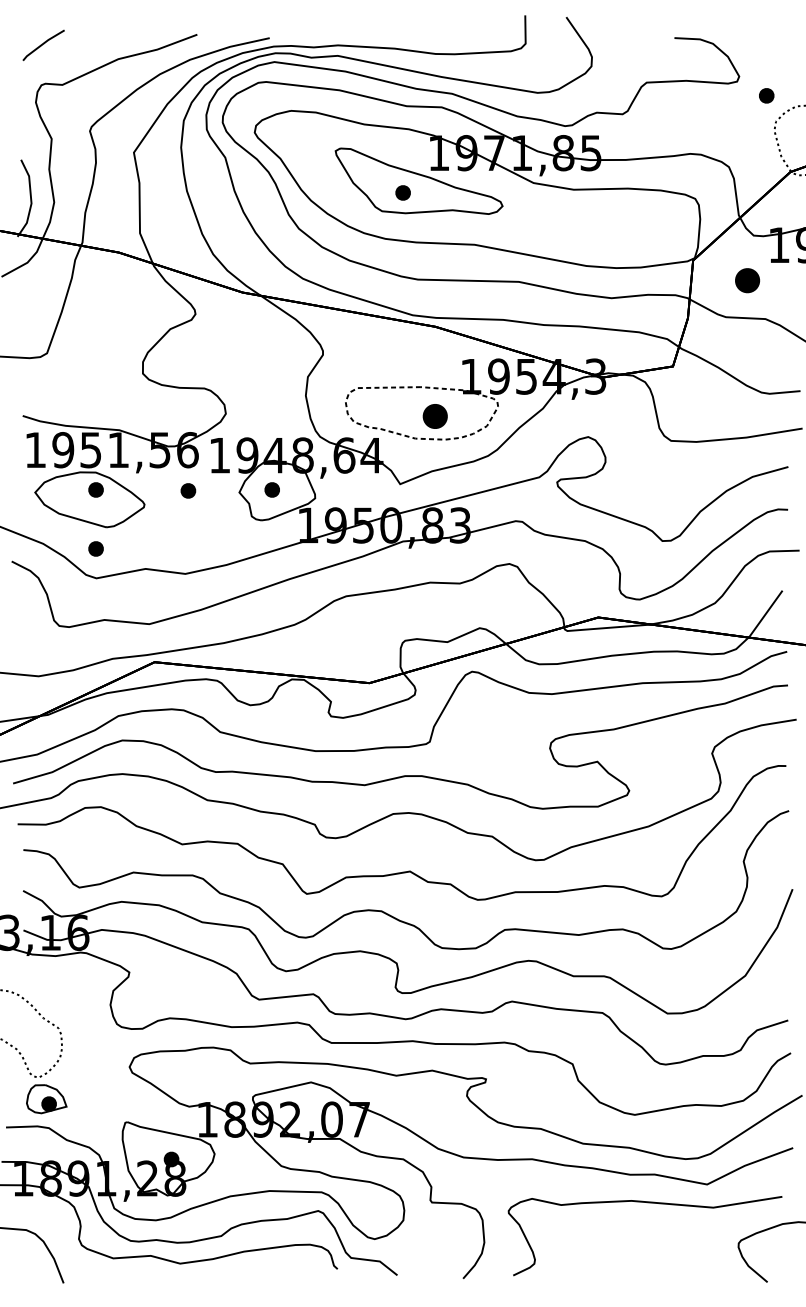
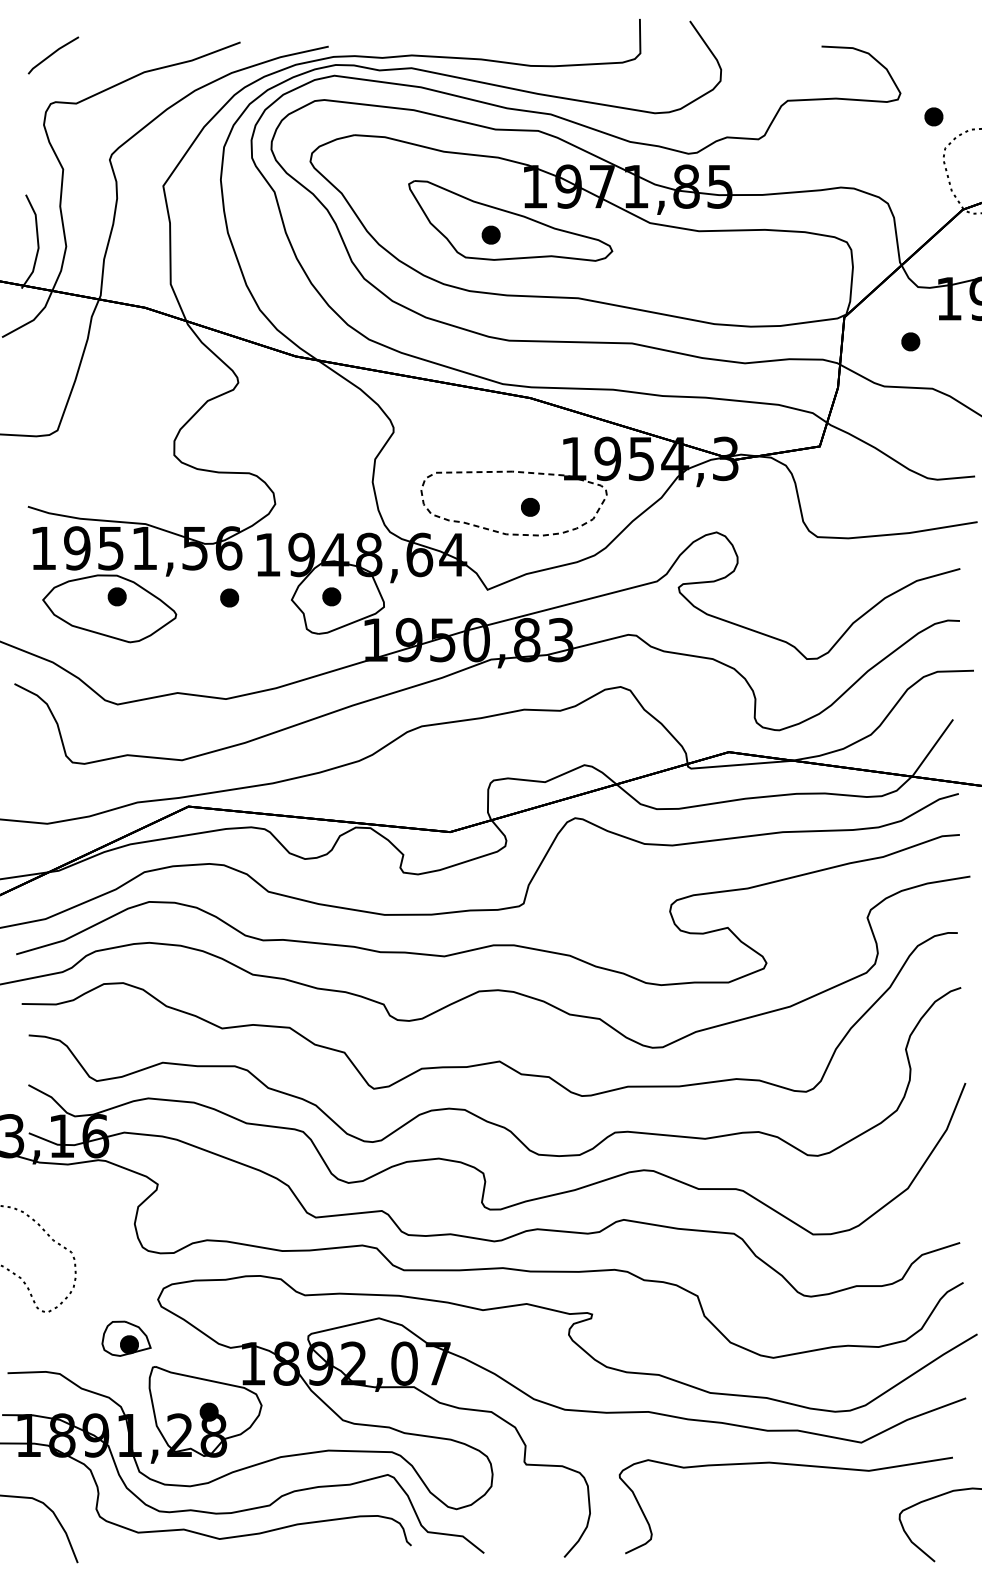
part: (747, 280) -> (910, 341), size x0.62
part: (435, 416) -> (530, 507), size x0.62
part: (95, 548) -> (116, 668), removed
part: (46, 1099) -> (126, 1339), moved

